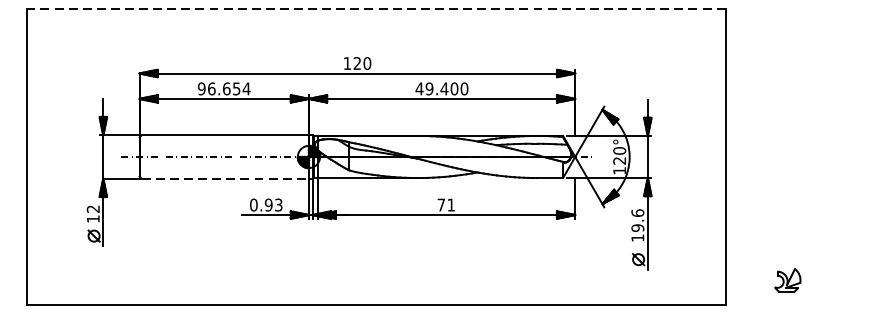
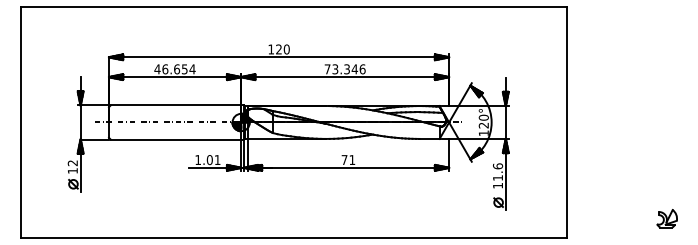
line: (375, 9) -> (293, 7), dashed -> solid
text: (201, 89) -> (157, 69), 96.654 -> 46.654
text: (441, 89) -> (344, 69), 49.400 -> 73.346
line: (226, 178) -> (176, 139), dashed -> solid
text: (265, 205) -> (207, 160), 0.93 -> 1.01
text: (638, 228) -> (498, 178), 19.6 -> 11.6
part: (787, 279) -> (666, 218), moved

